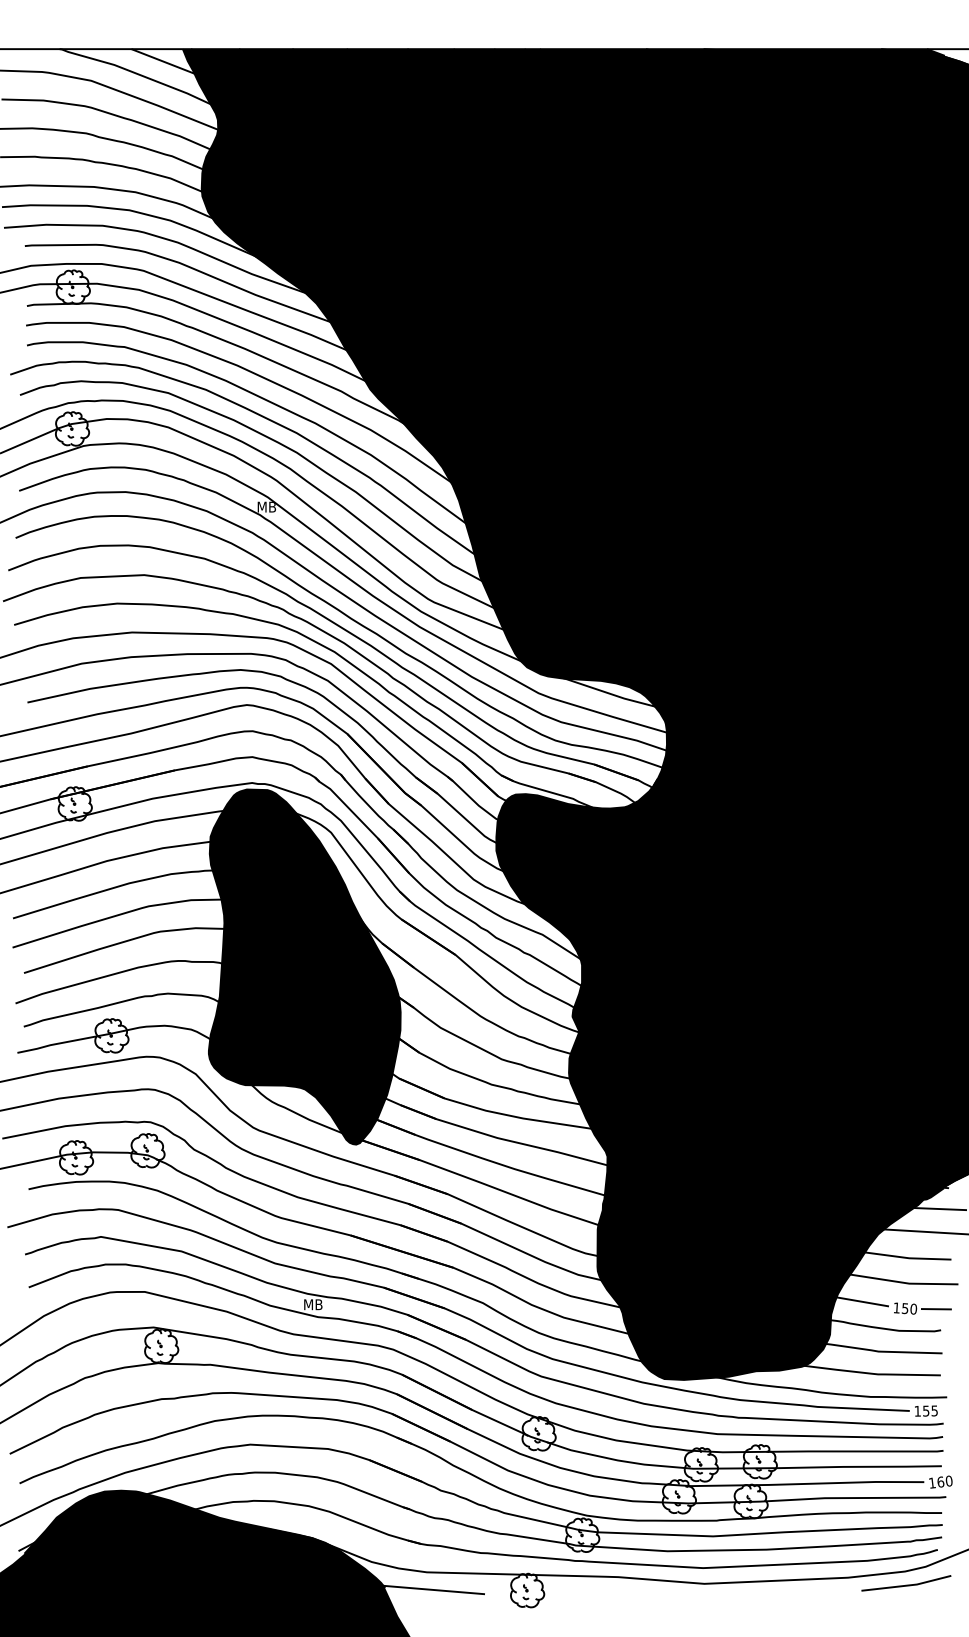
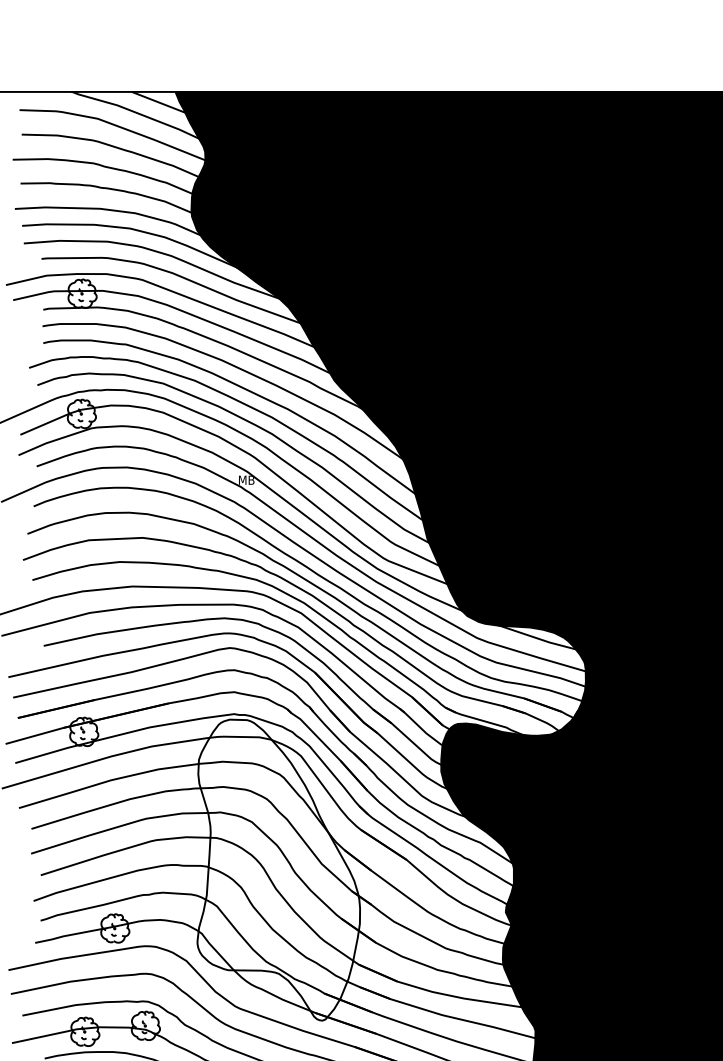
fill: (304, 966) -> (278, 869), removed

